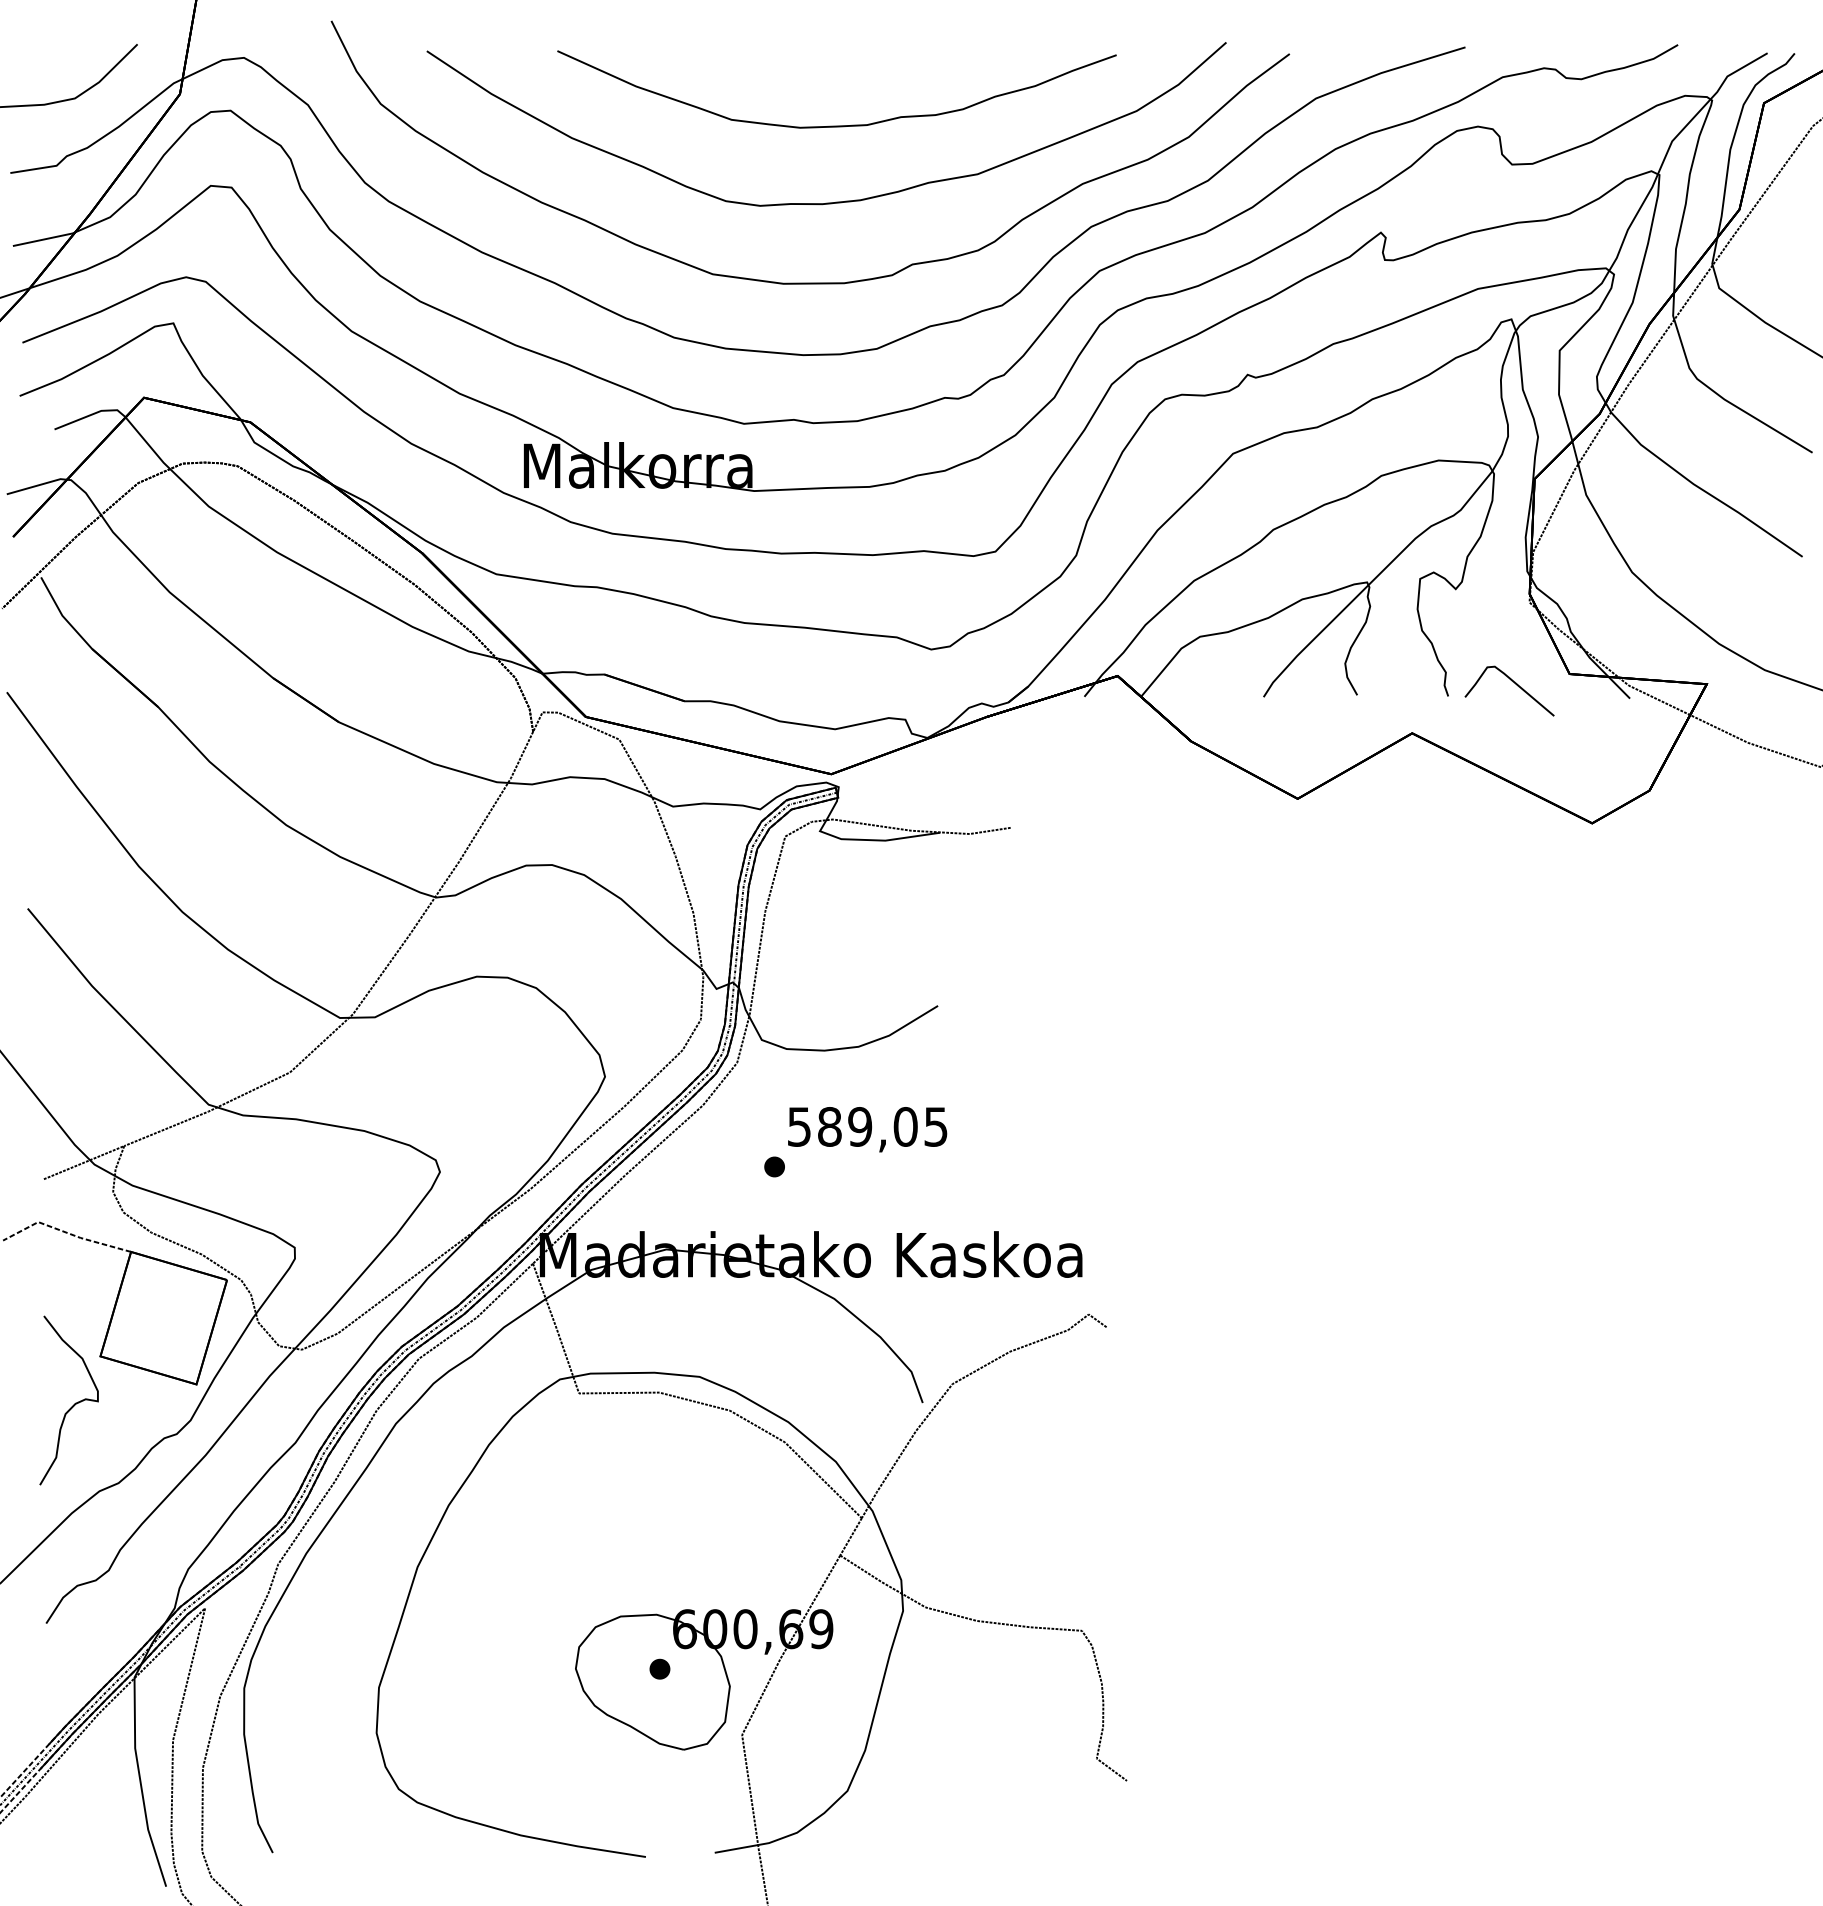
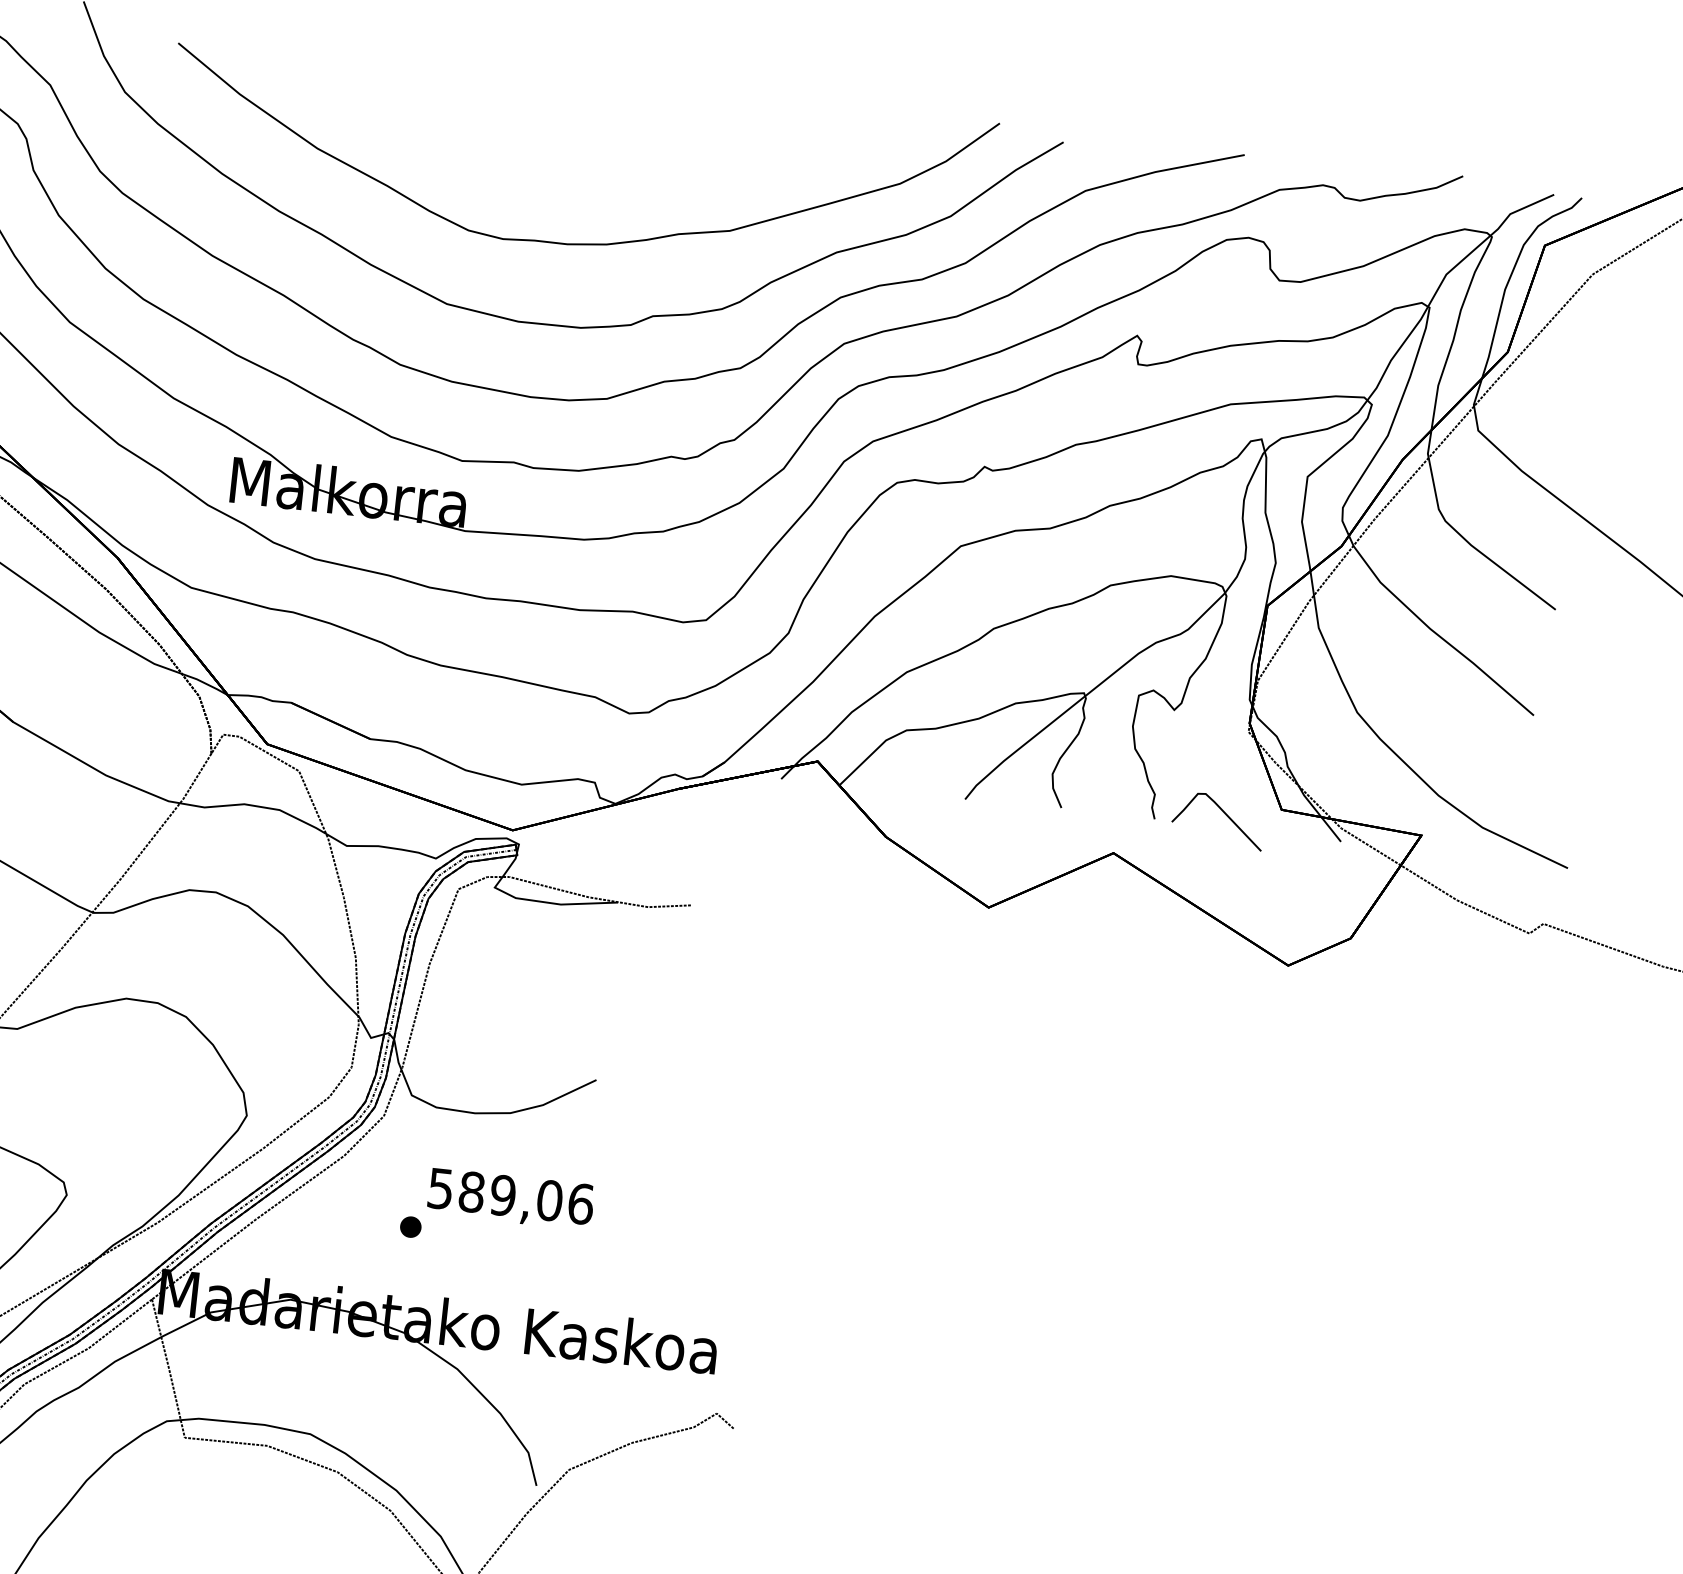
curve: (836, 125) -> (590, 165), removed
text: (936, 1126) -> (581, 1203), 589,05 -> 589,06

